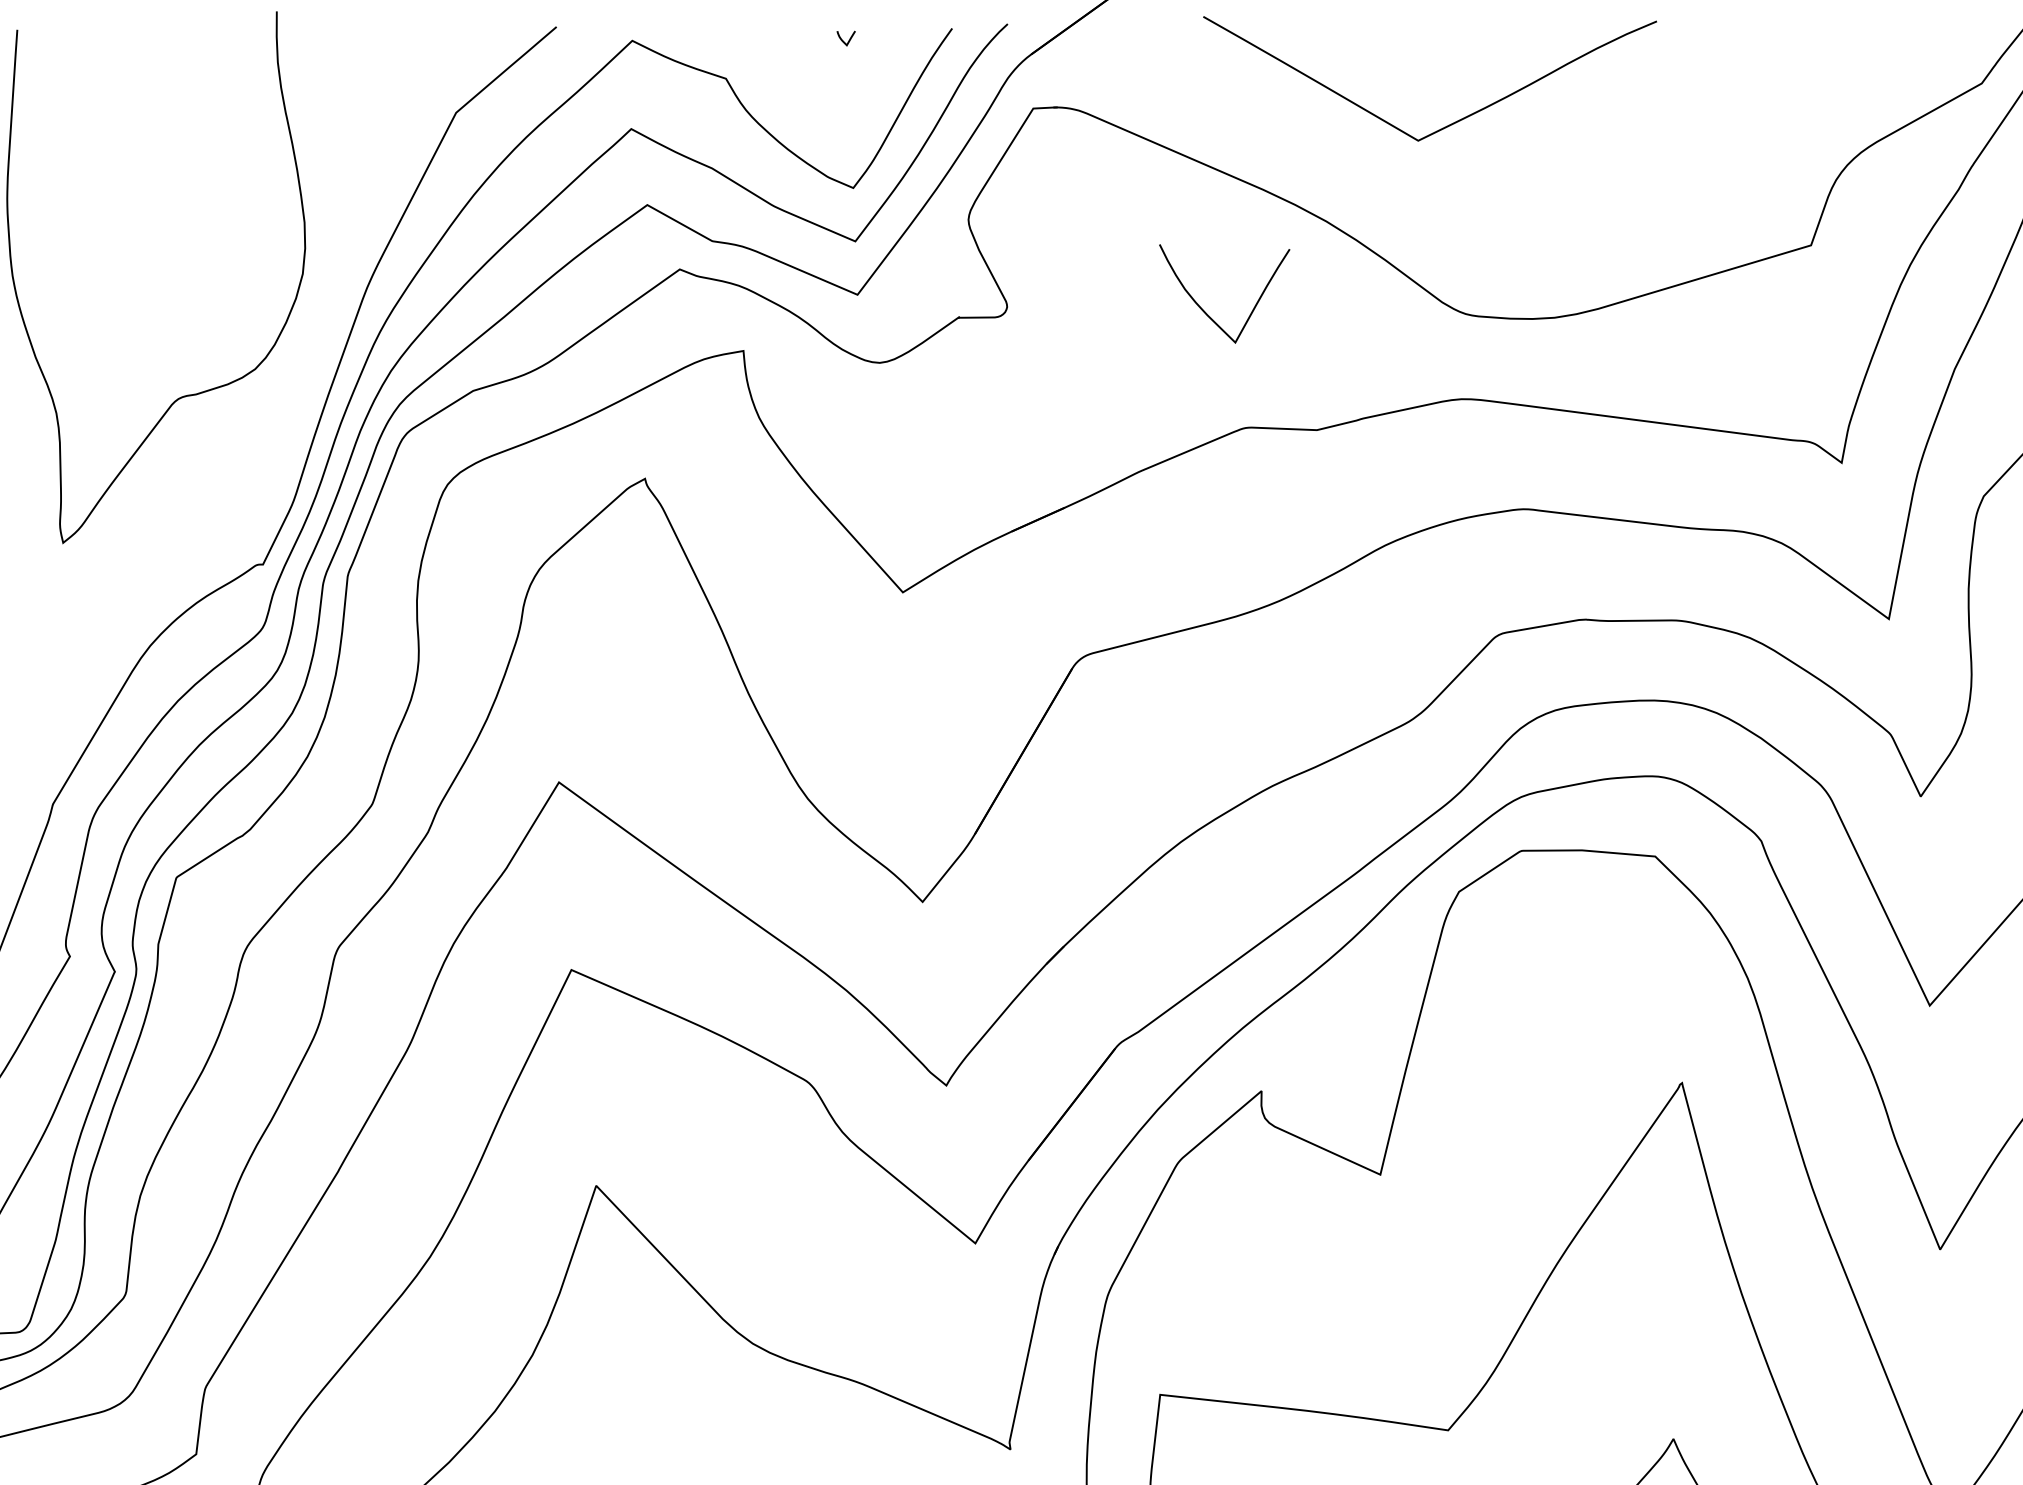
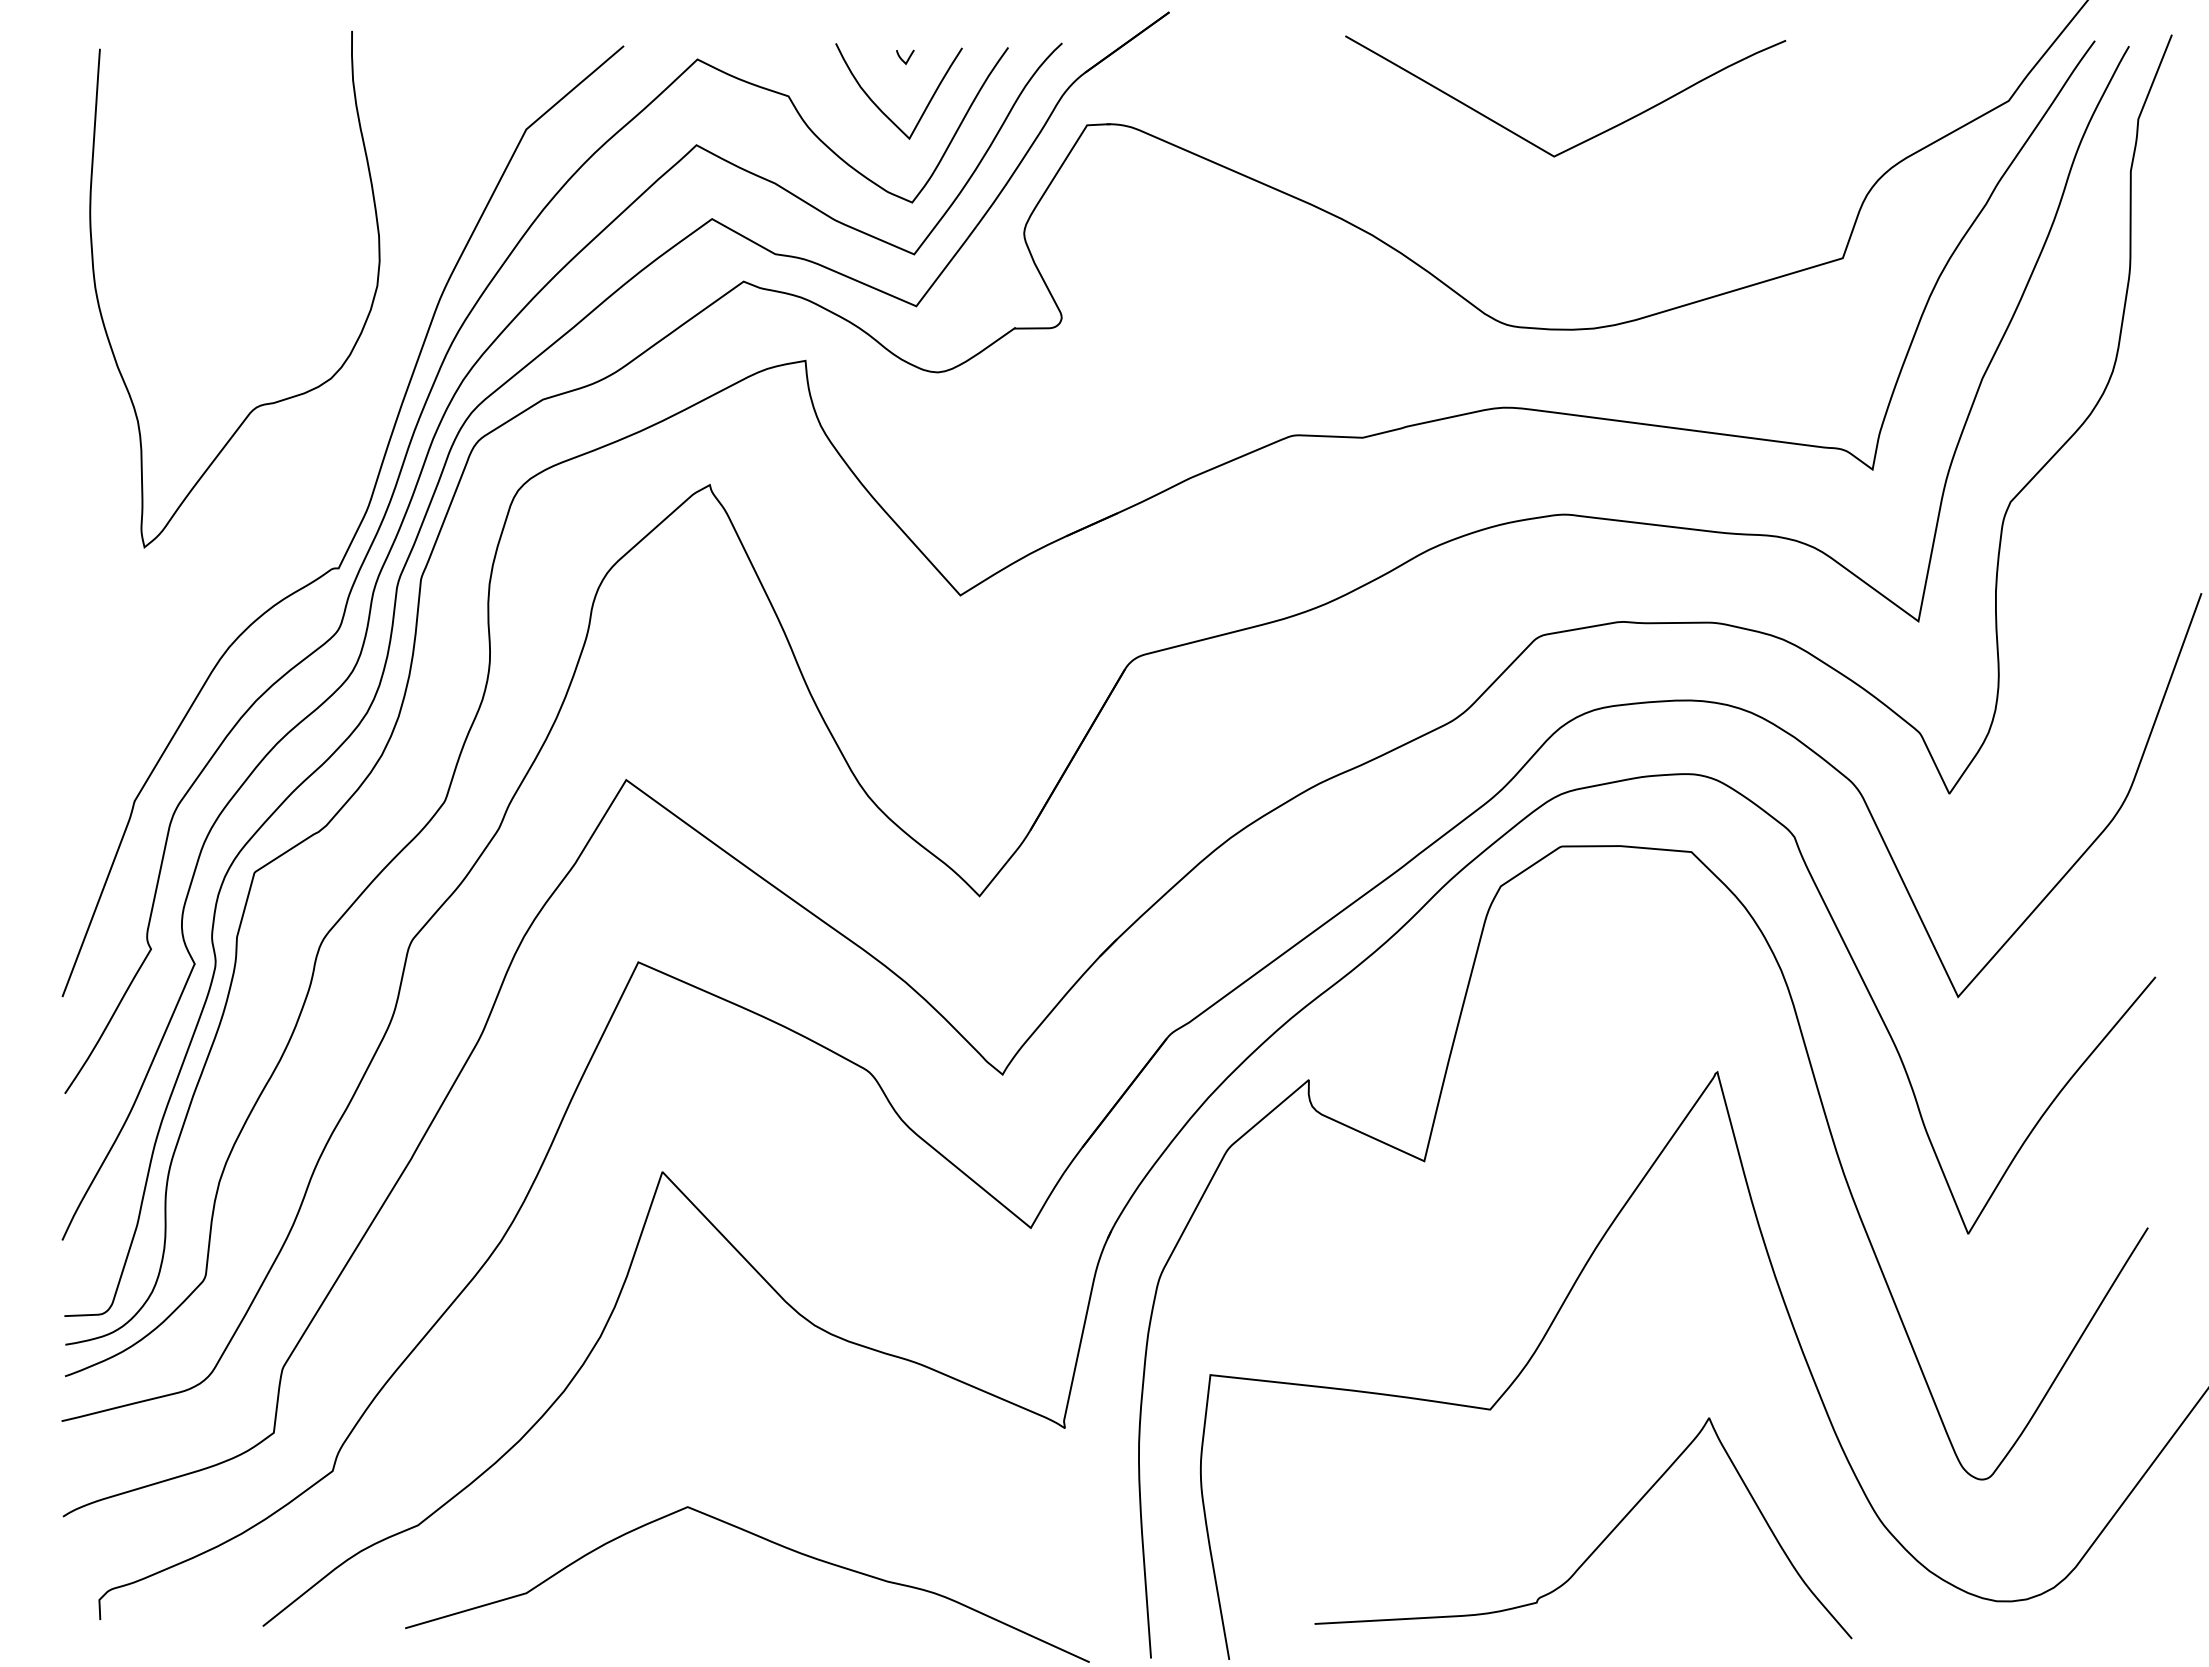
curve: (1451, 123) -> (1586, 139), moved
curve: (1205, 311) -> (880, 108), moved

